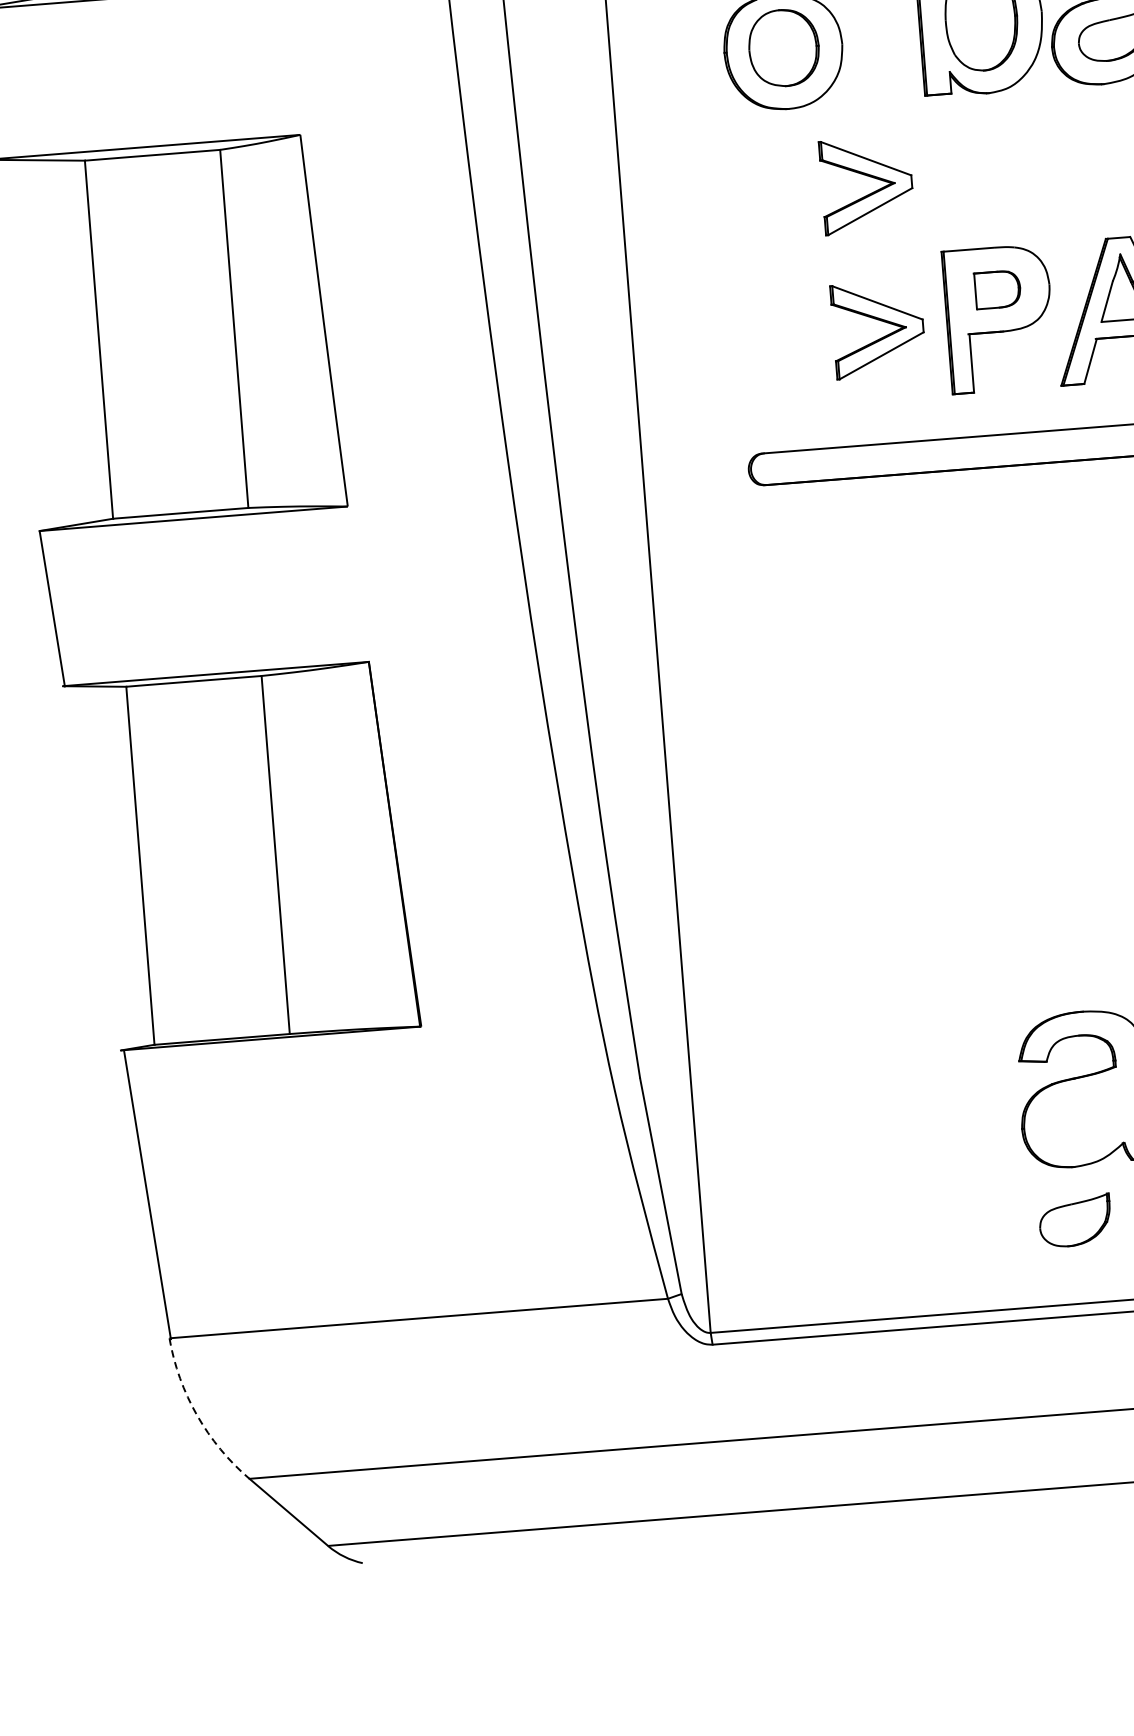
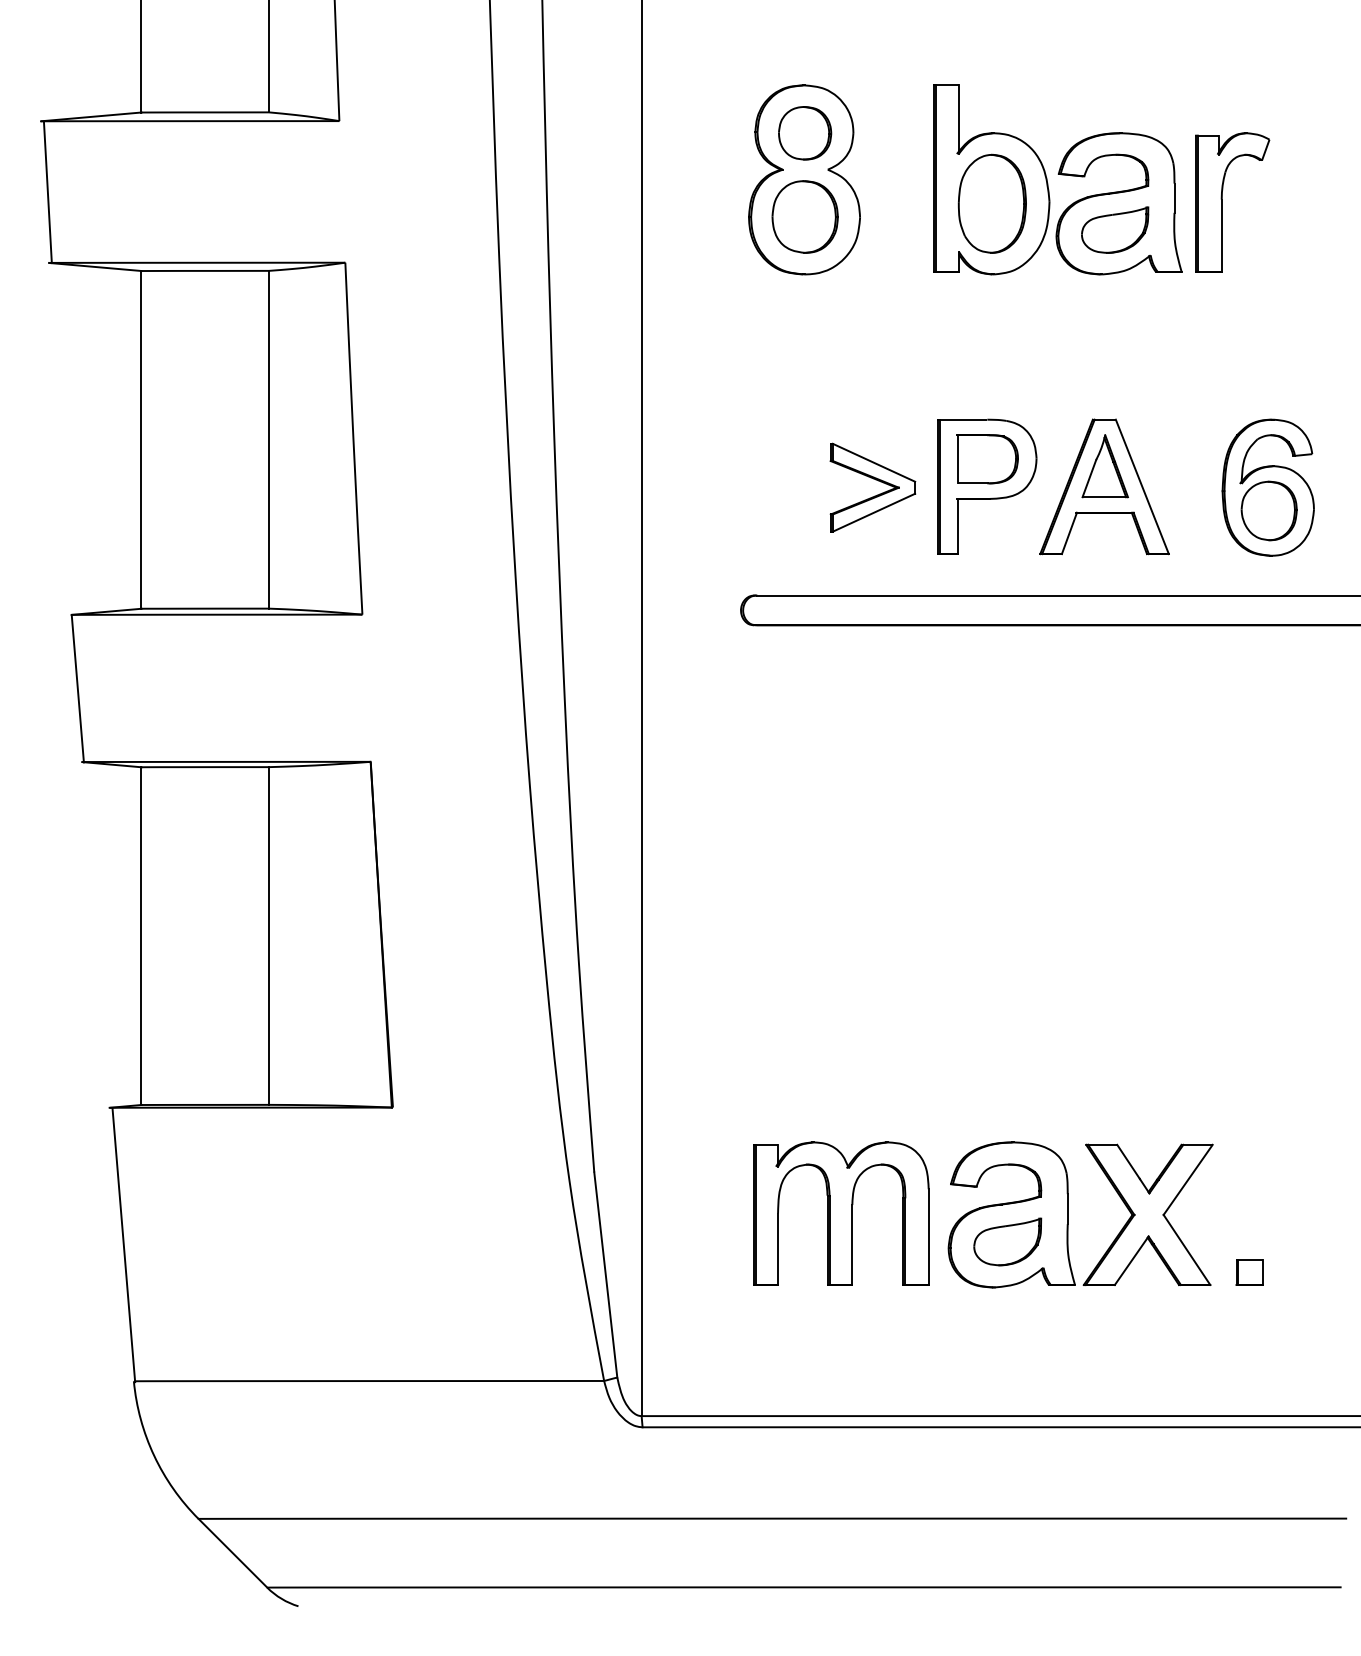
part: (869, 177) -> (875, 344), removed
part: (997, 289) -> (987, 459), size x1.43
part: (905, 1101) -> (841, 1213), added
part: (1075, 1220) -> (1007, 1241), moved
arc: (197, 1415) -> (154, 1455), dashed -> solid

